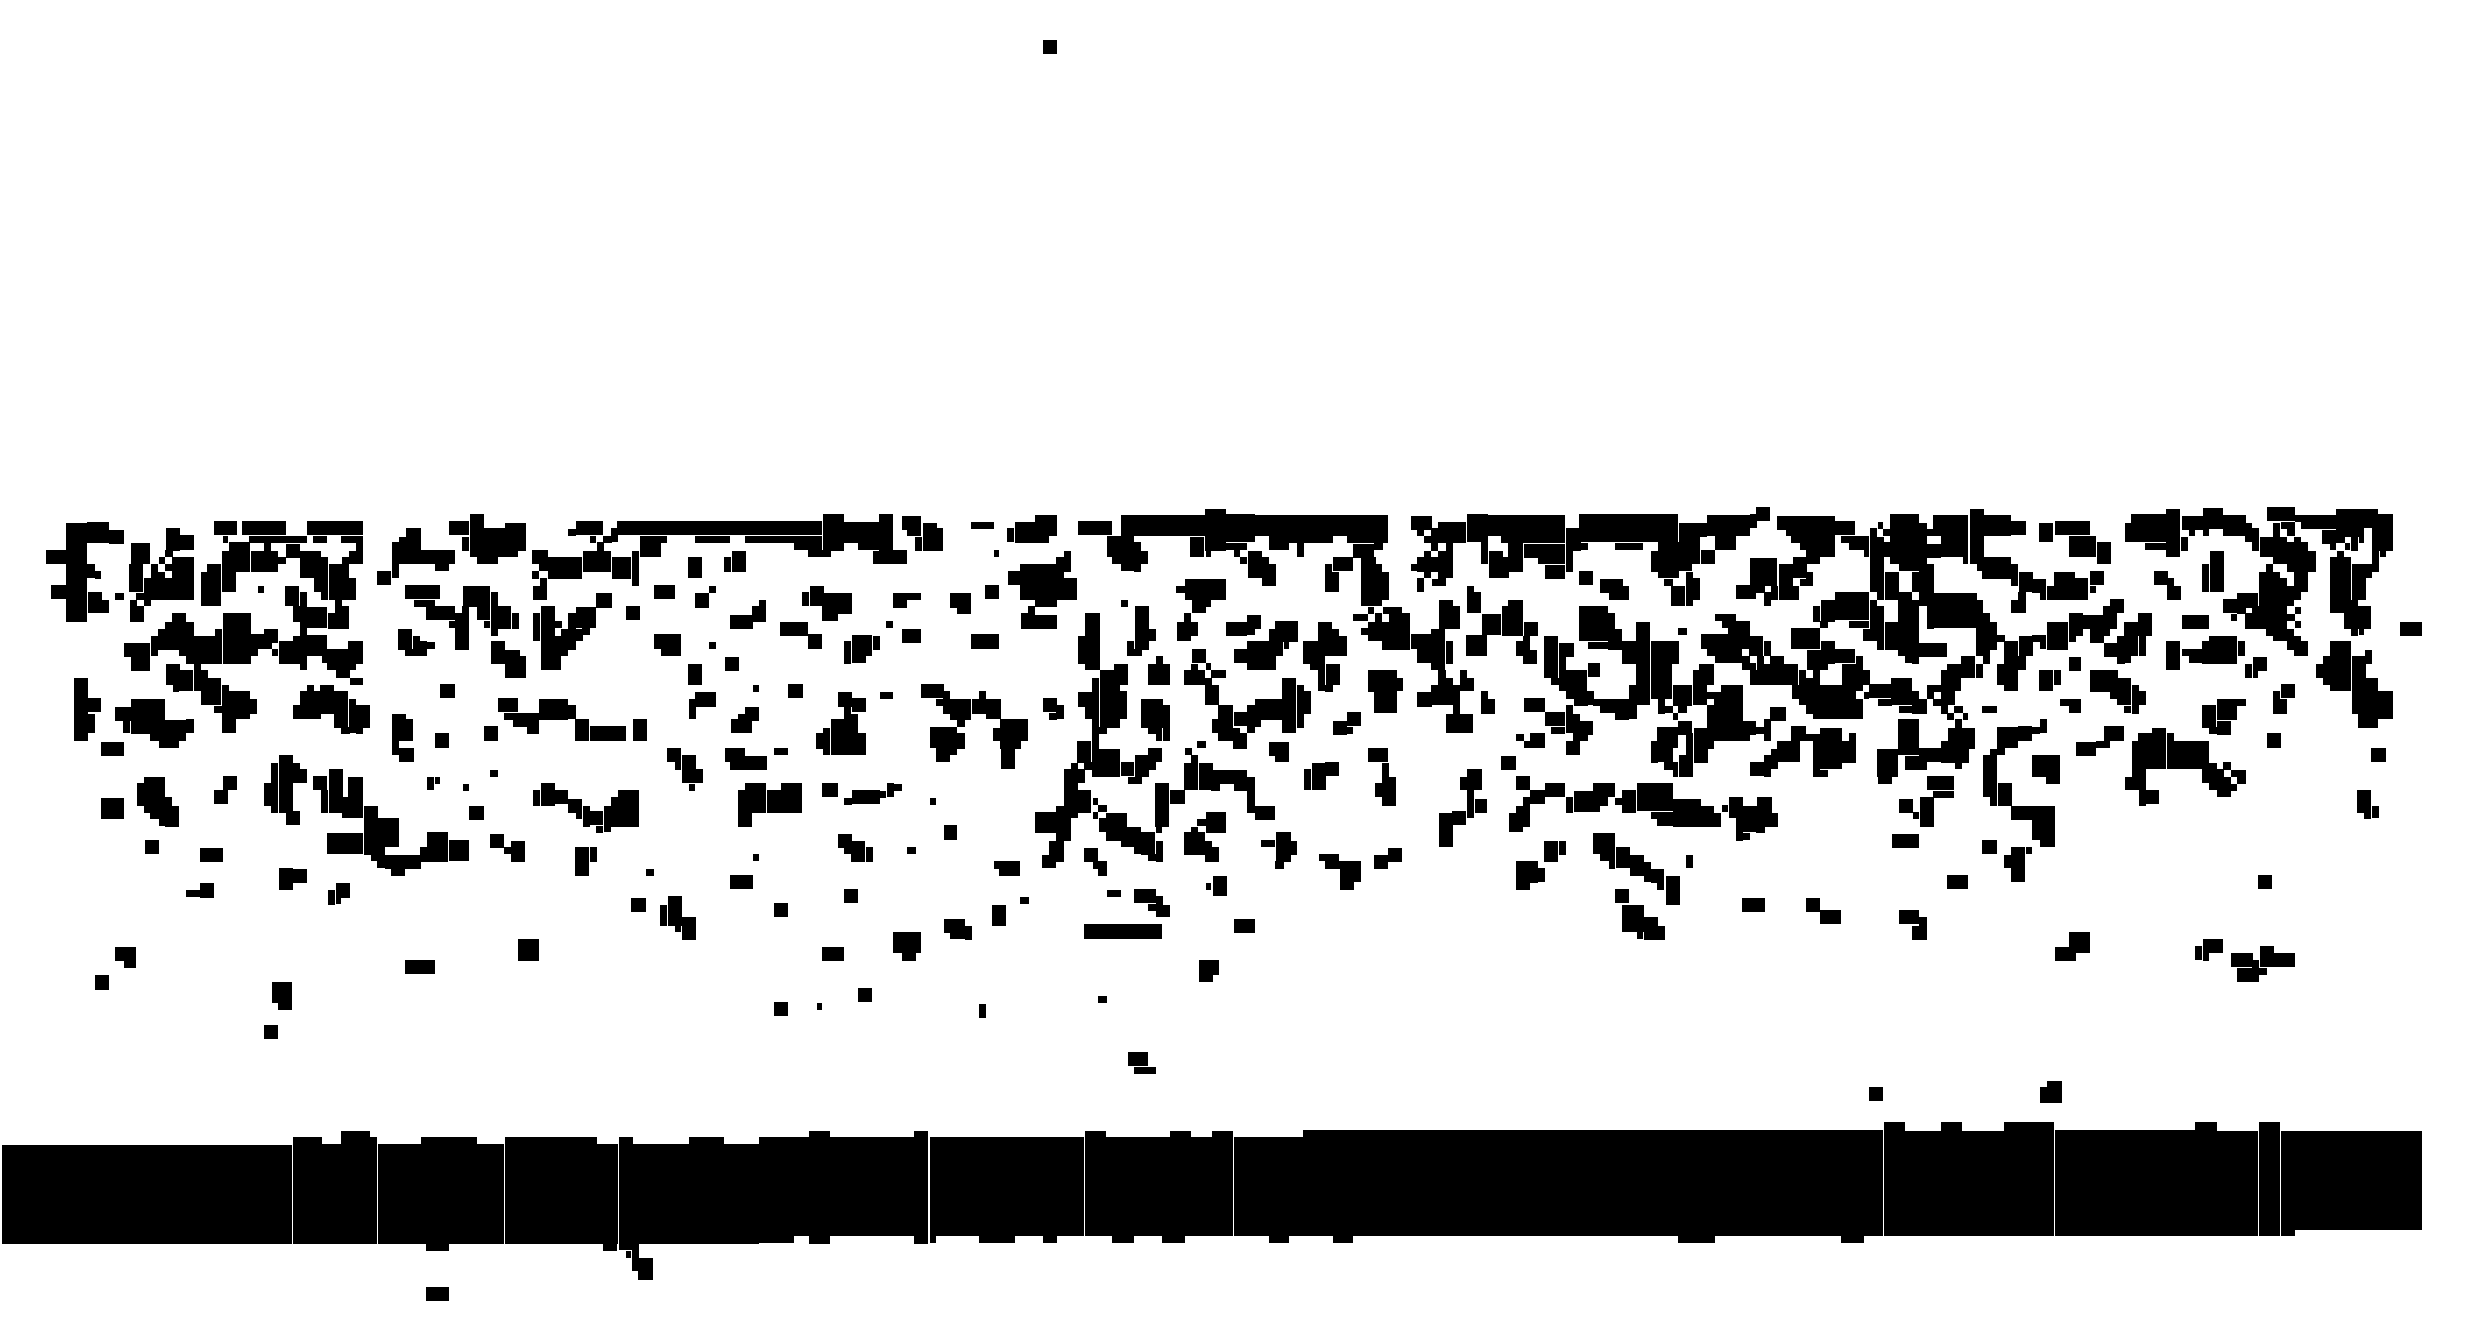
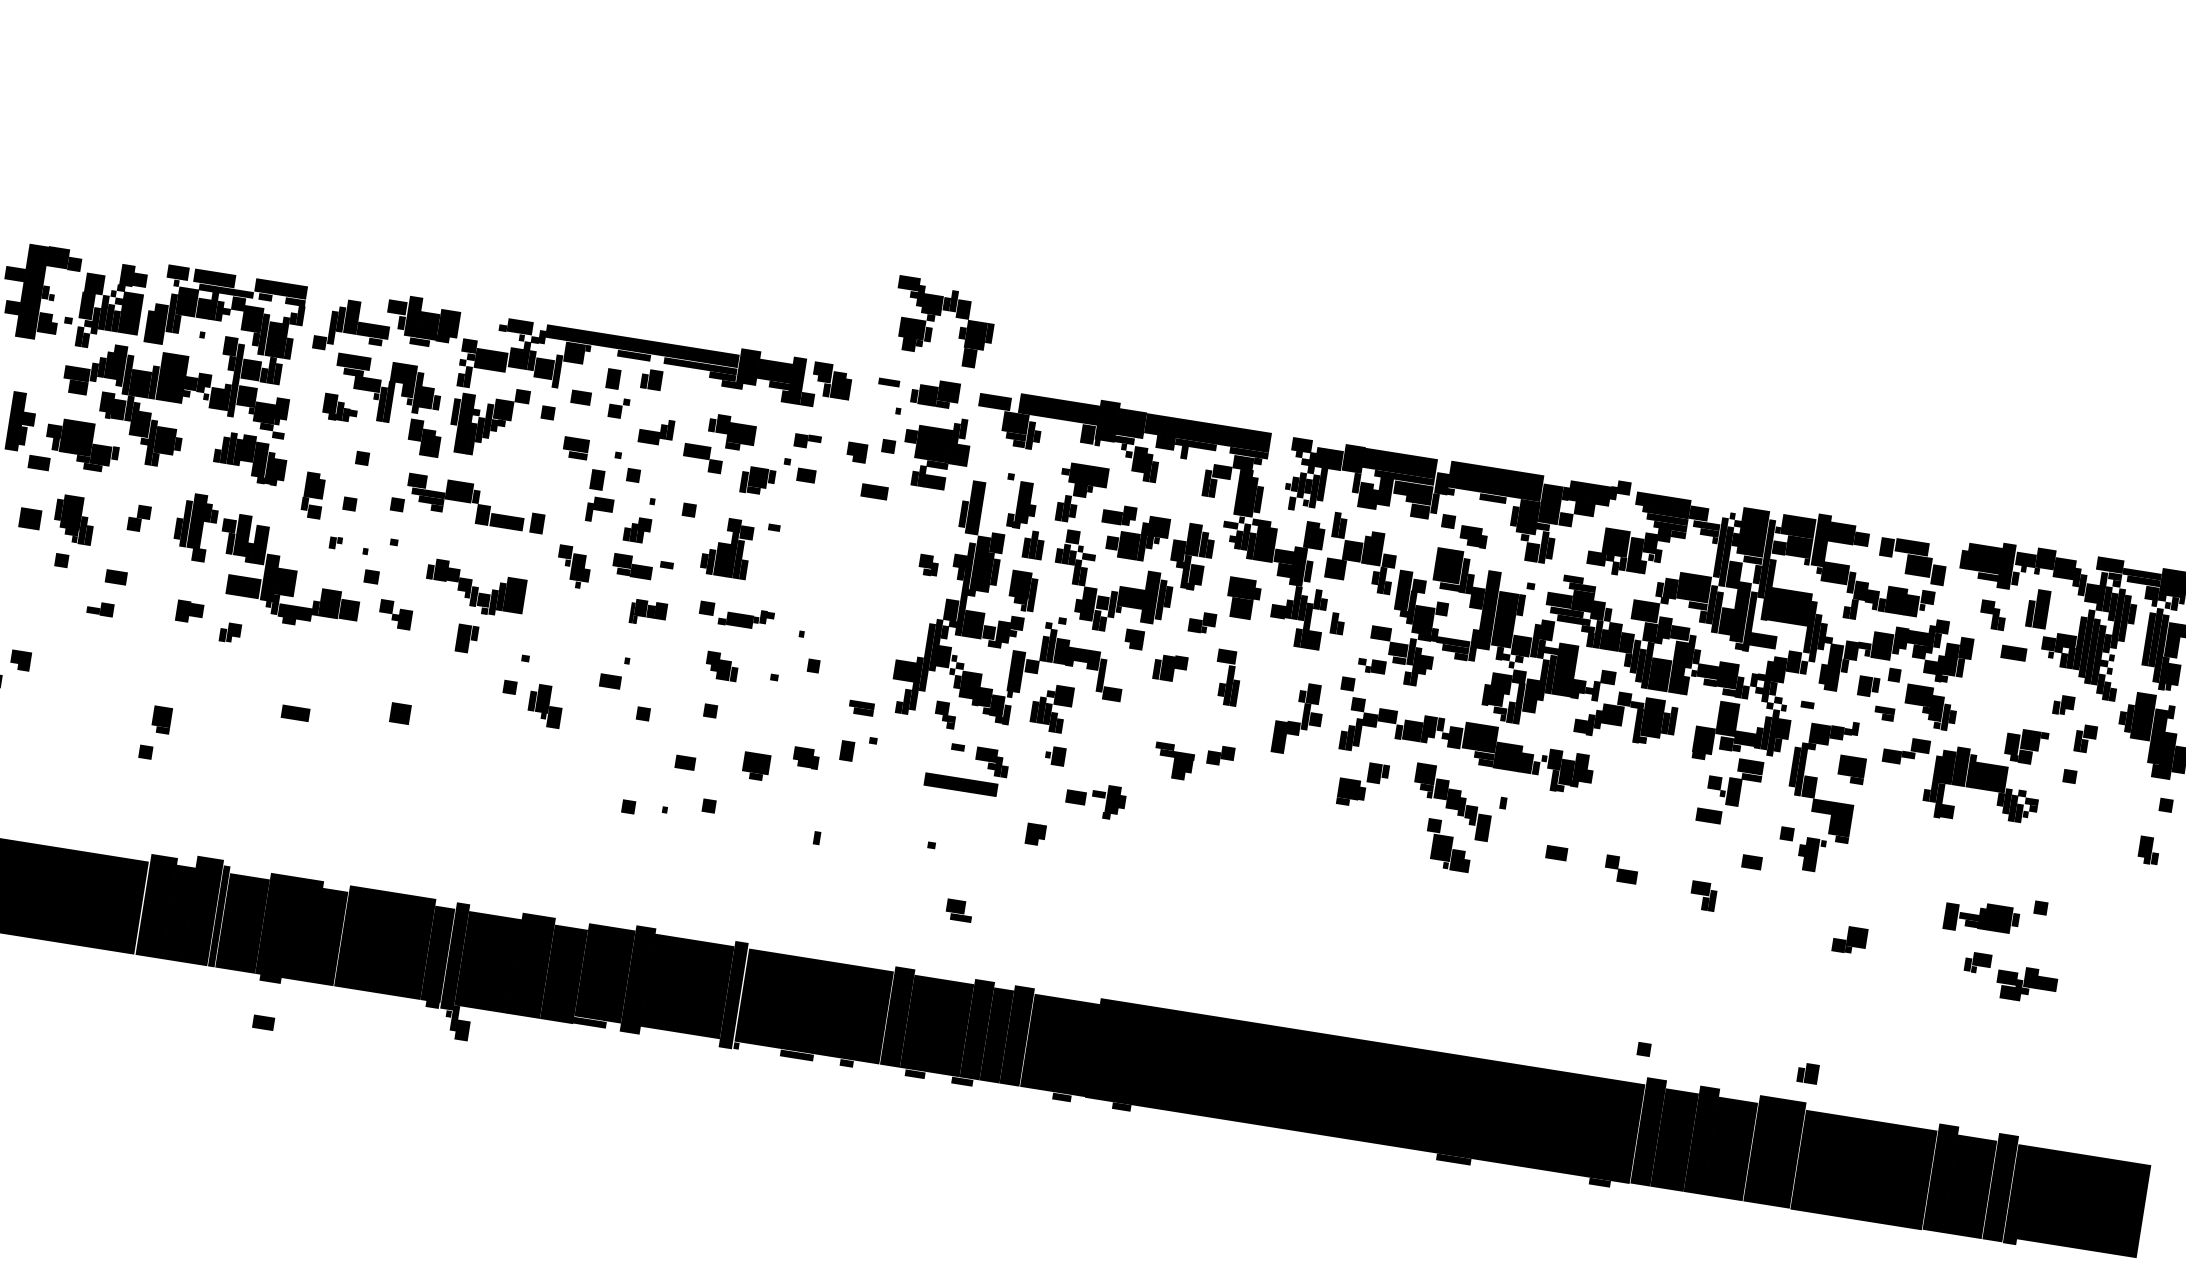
part: (2205, 652) -> (1981, 918), moved
part: (970, 719) -> (940, 315), moved
part: (769, 804) -> (648, 612), size x0.6
part: (1278, 850) -> (1107, 802), moved

